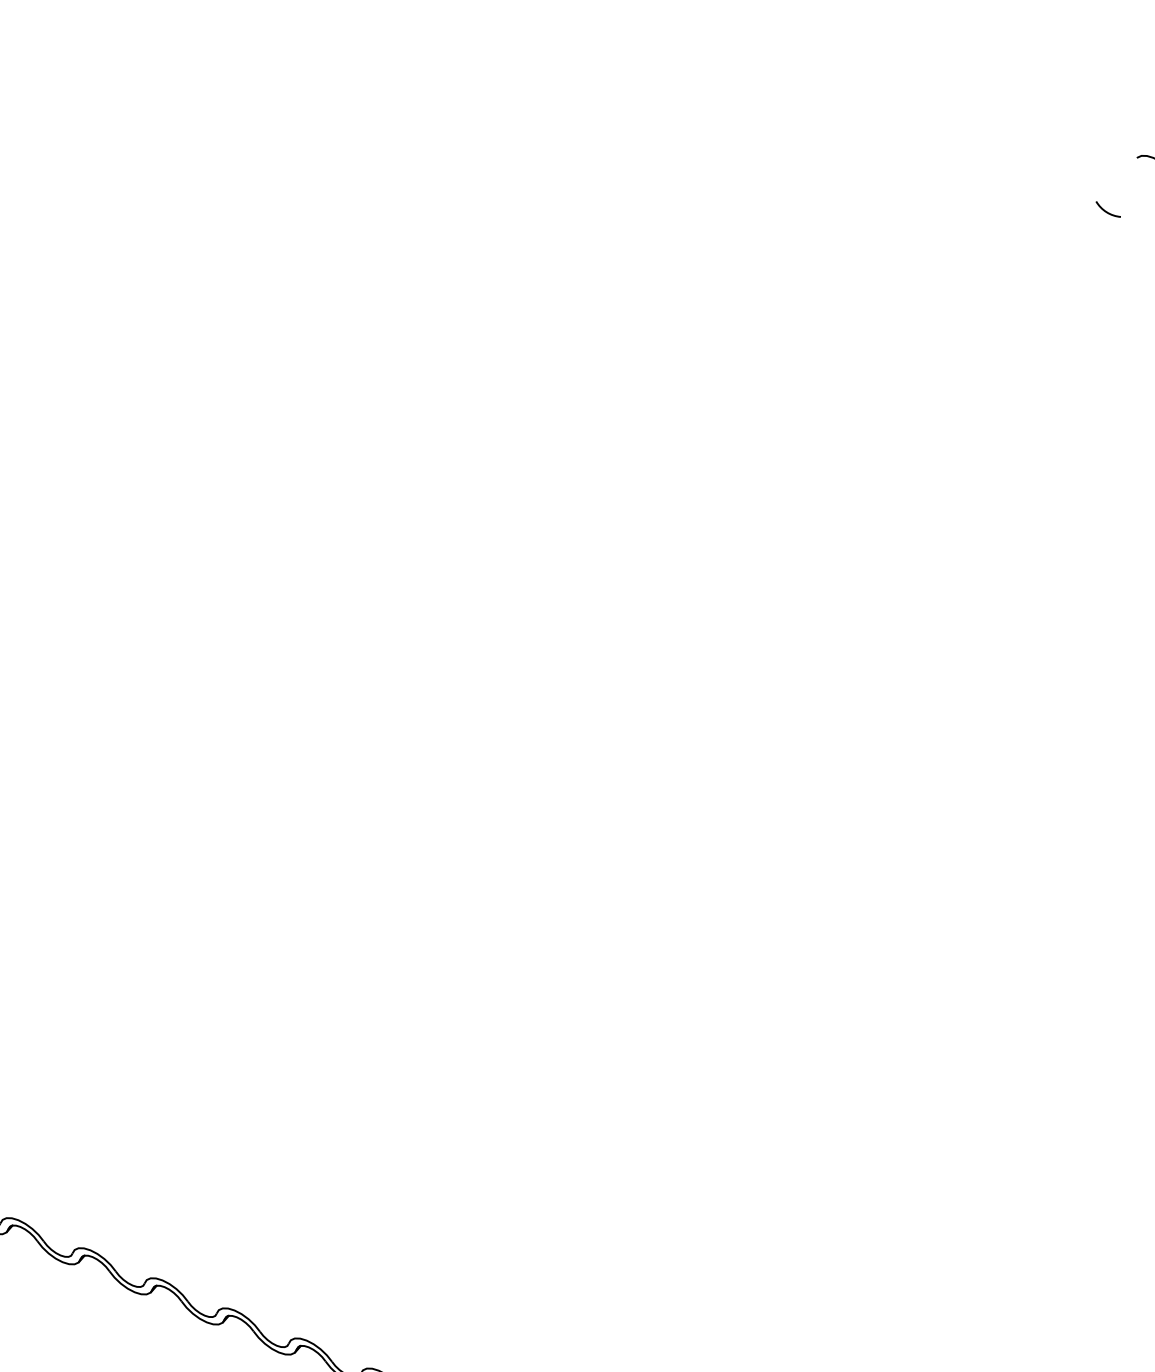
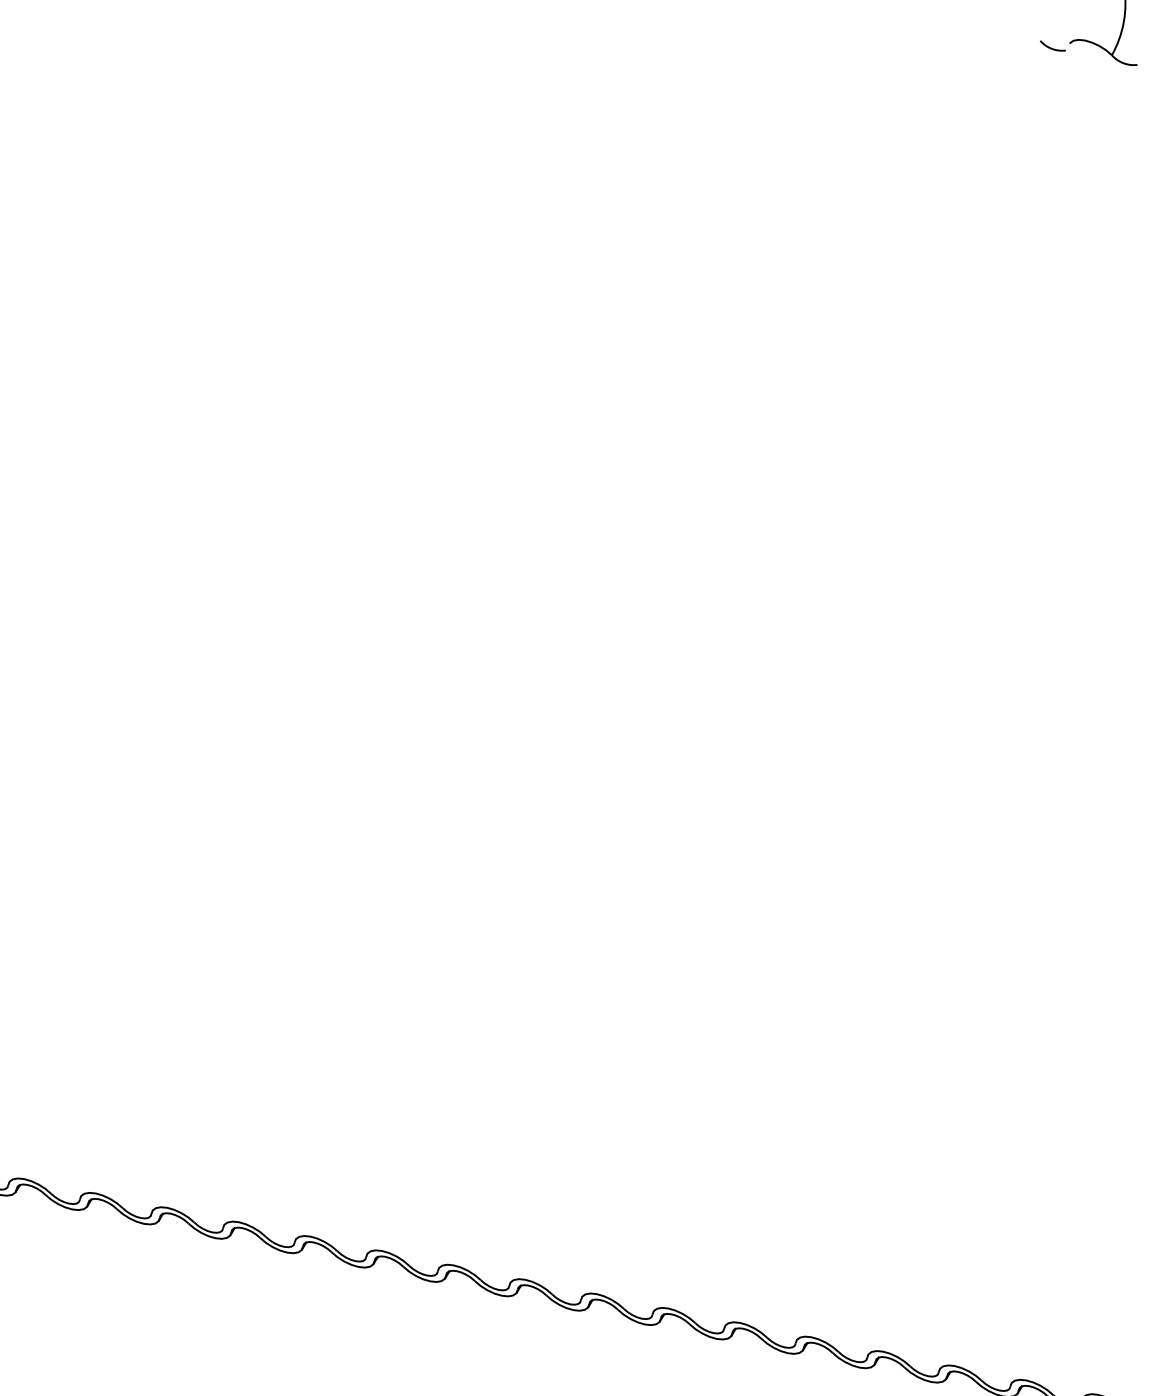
arc: (1106, 210) -> (1051, 47), moved

